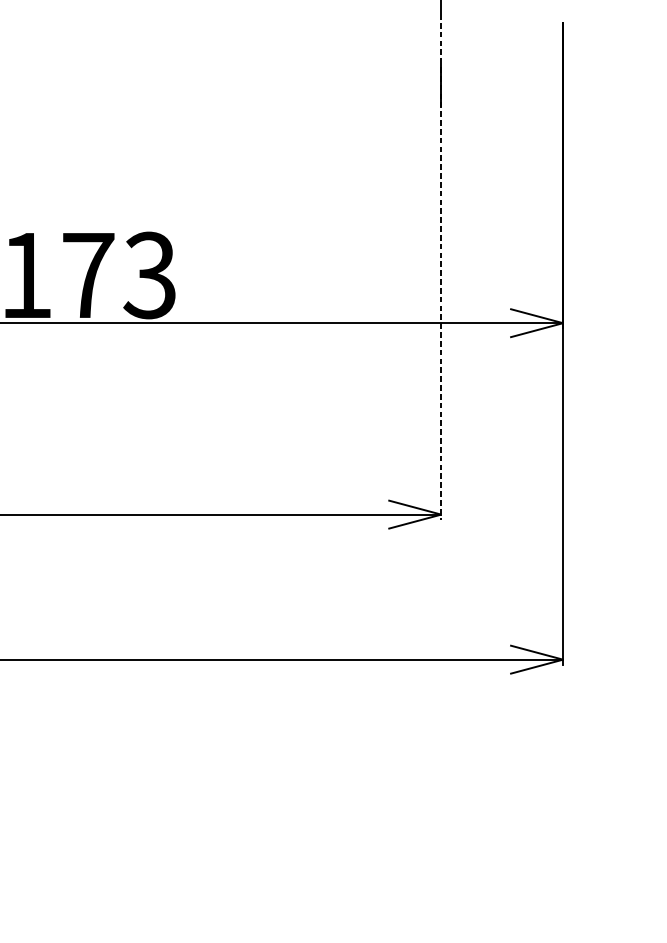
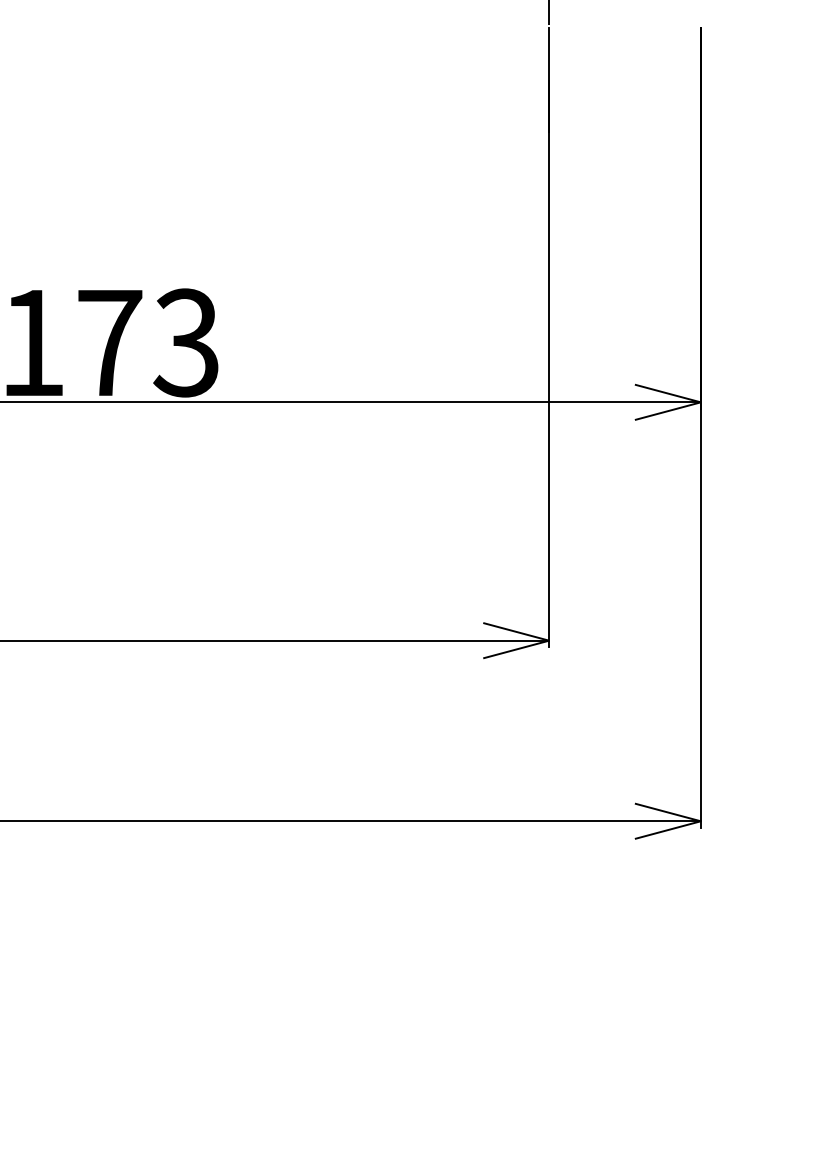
line: (441, 271) -> (549, 338), dashed -> solid

